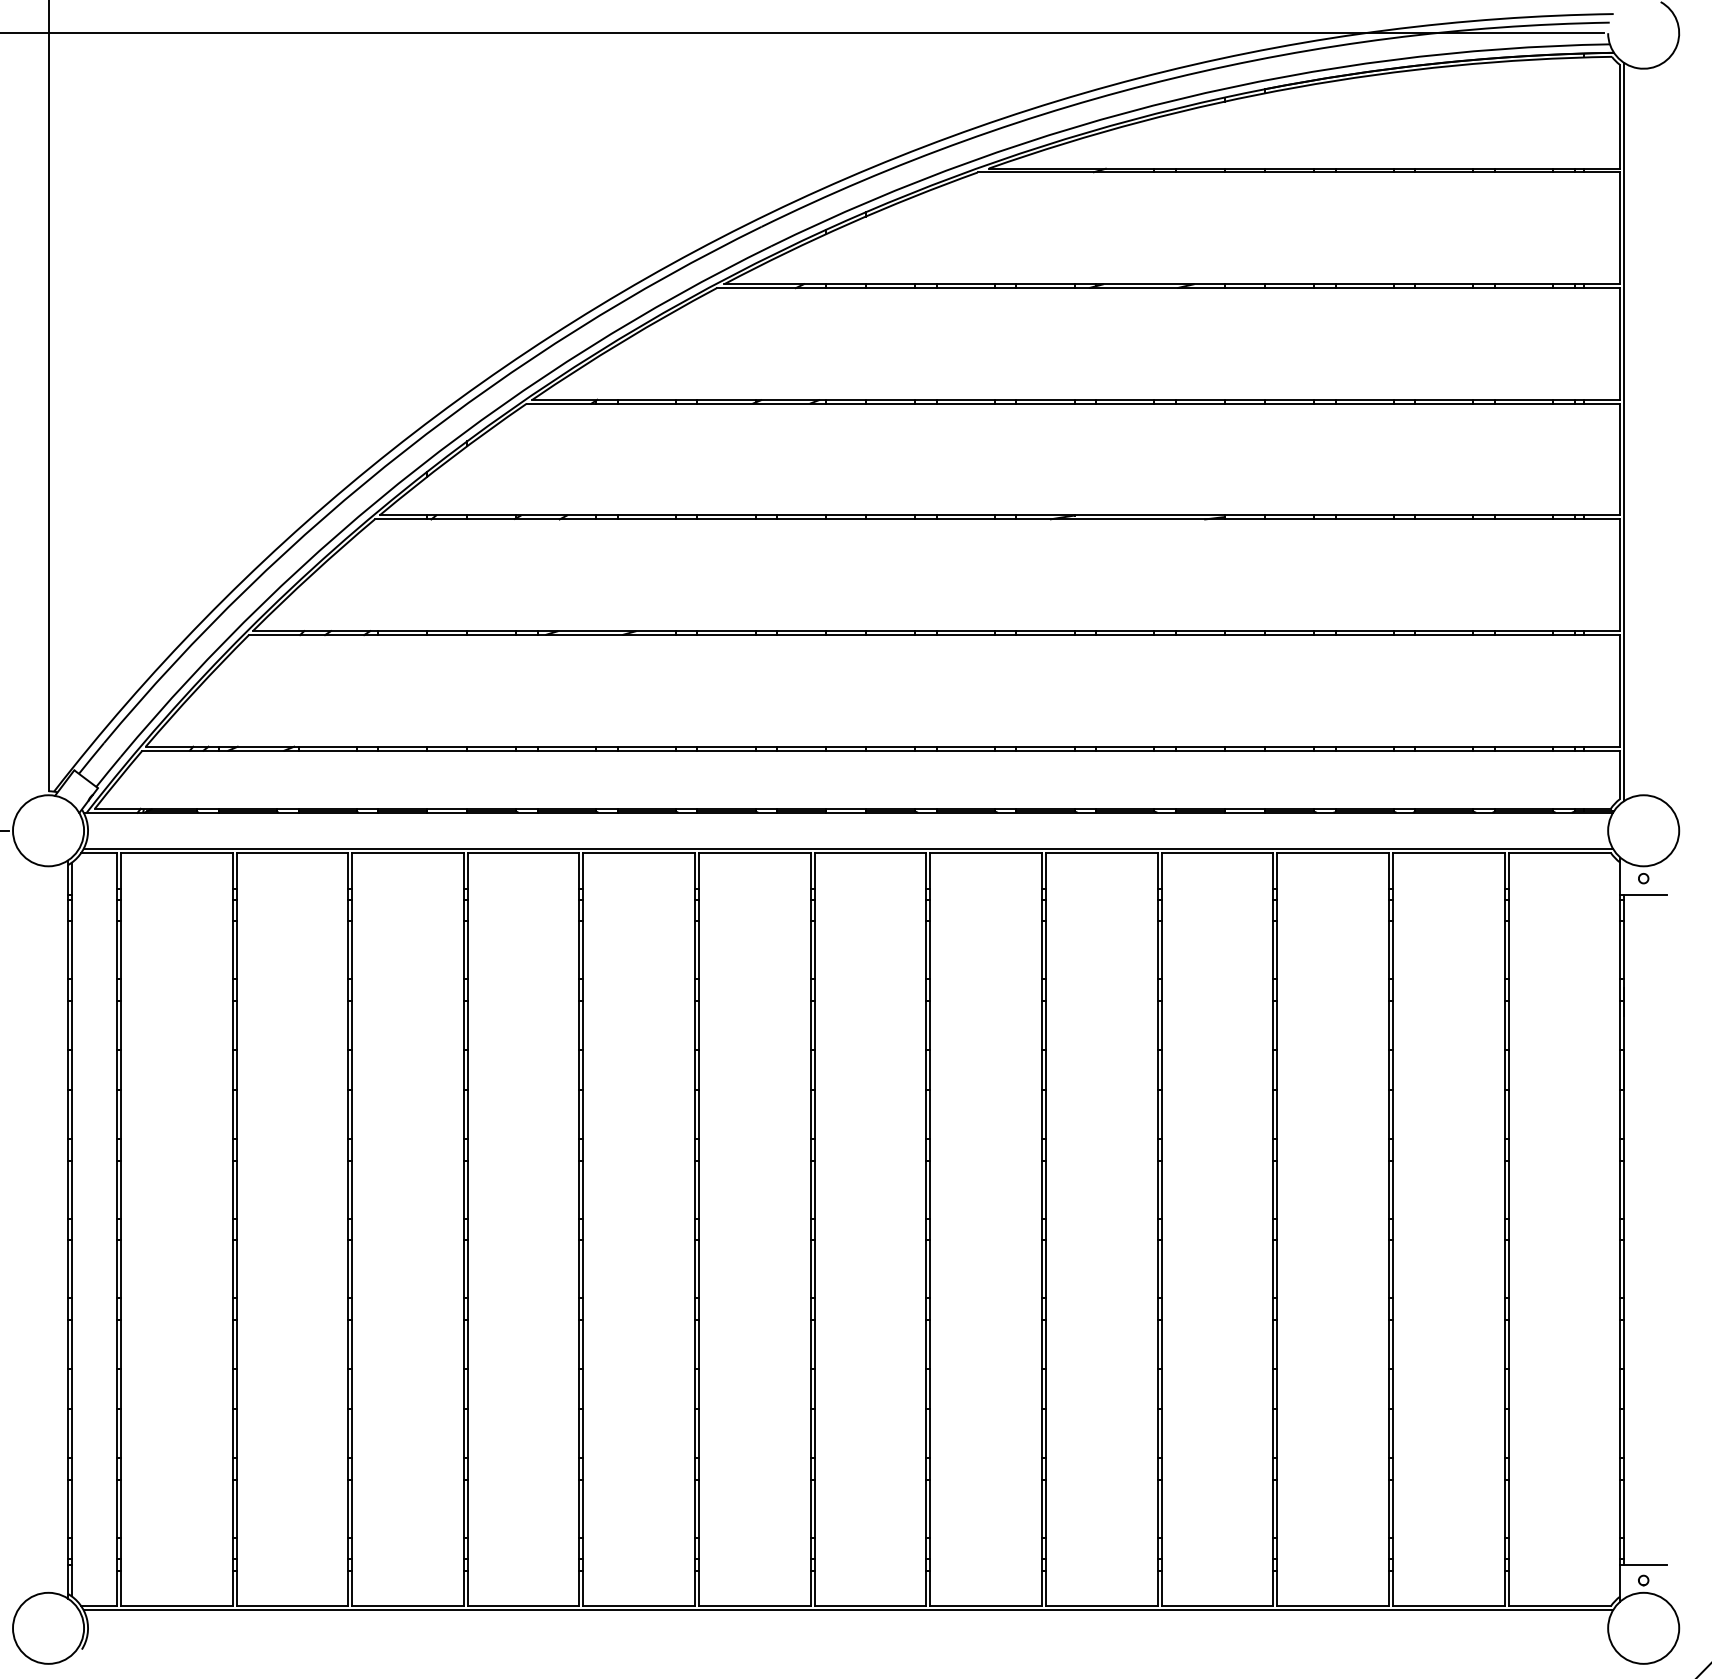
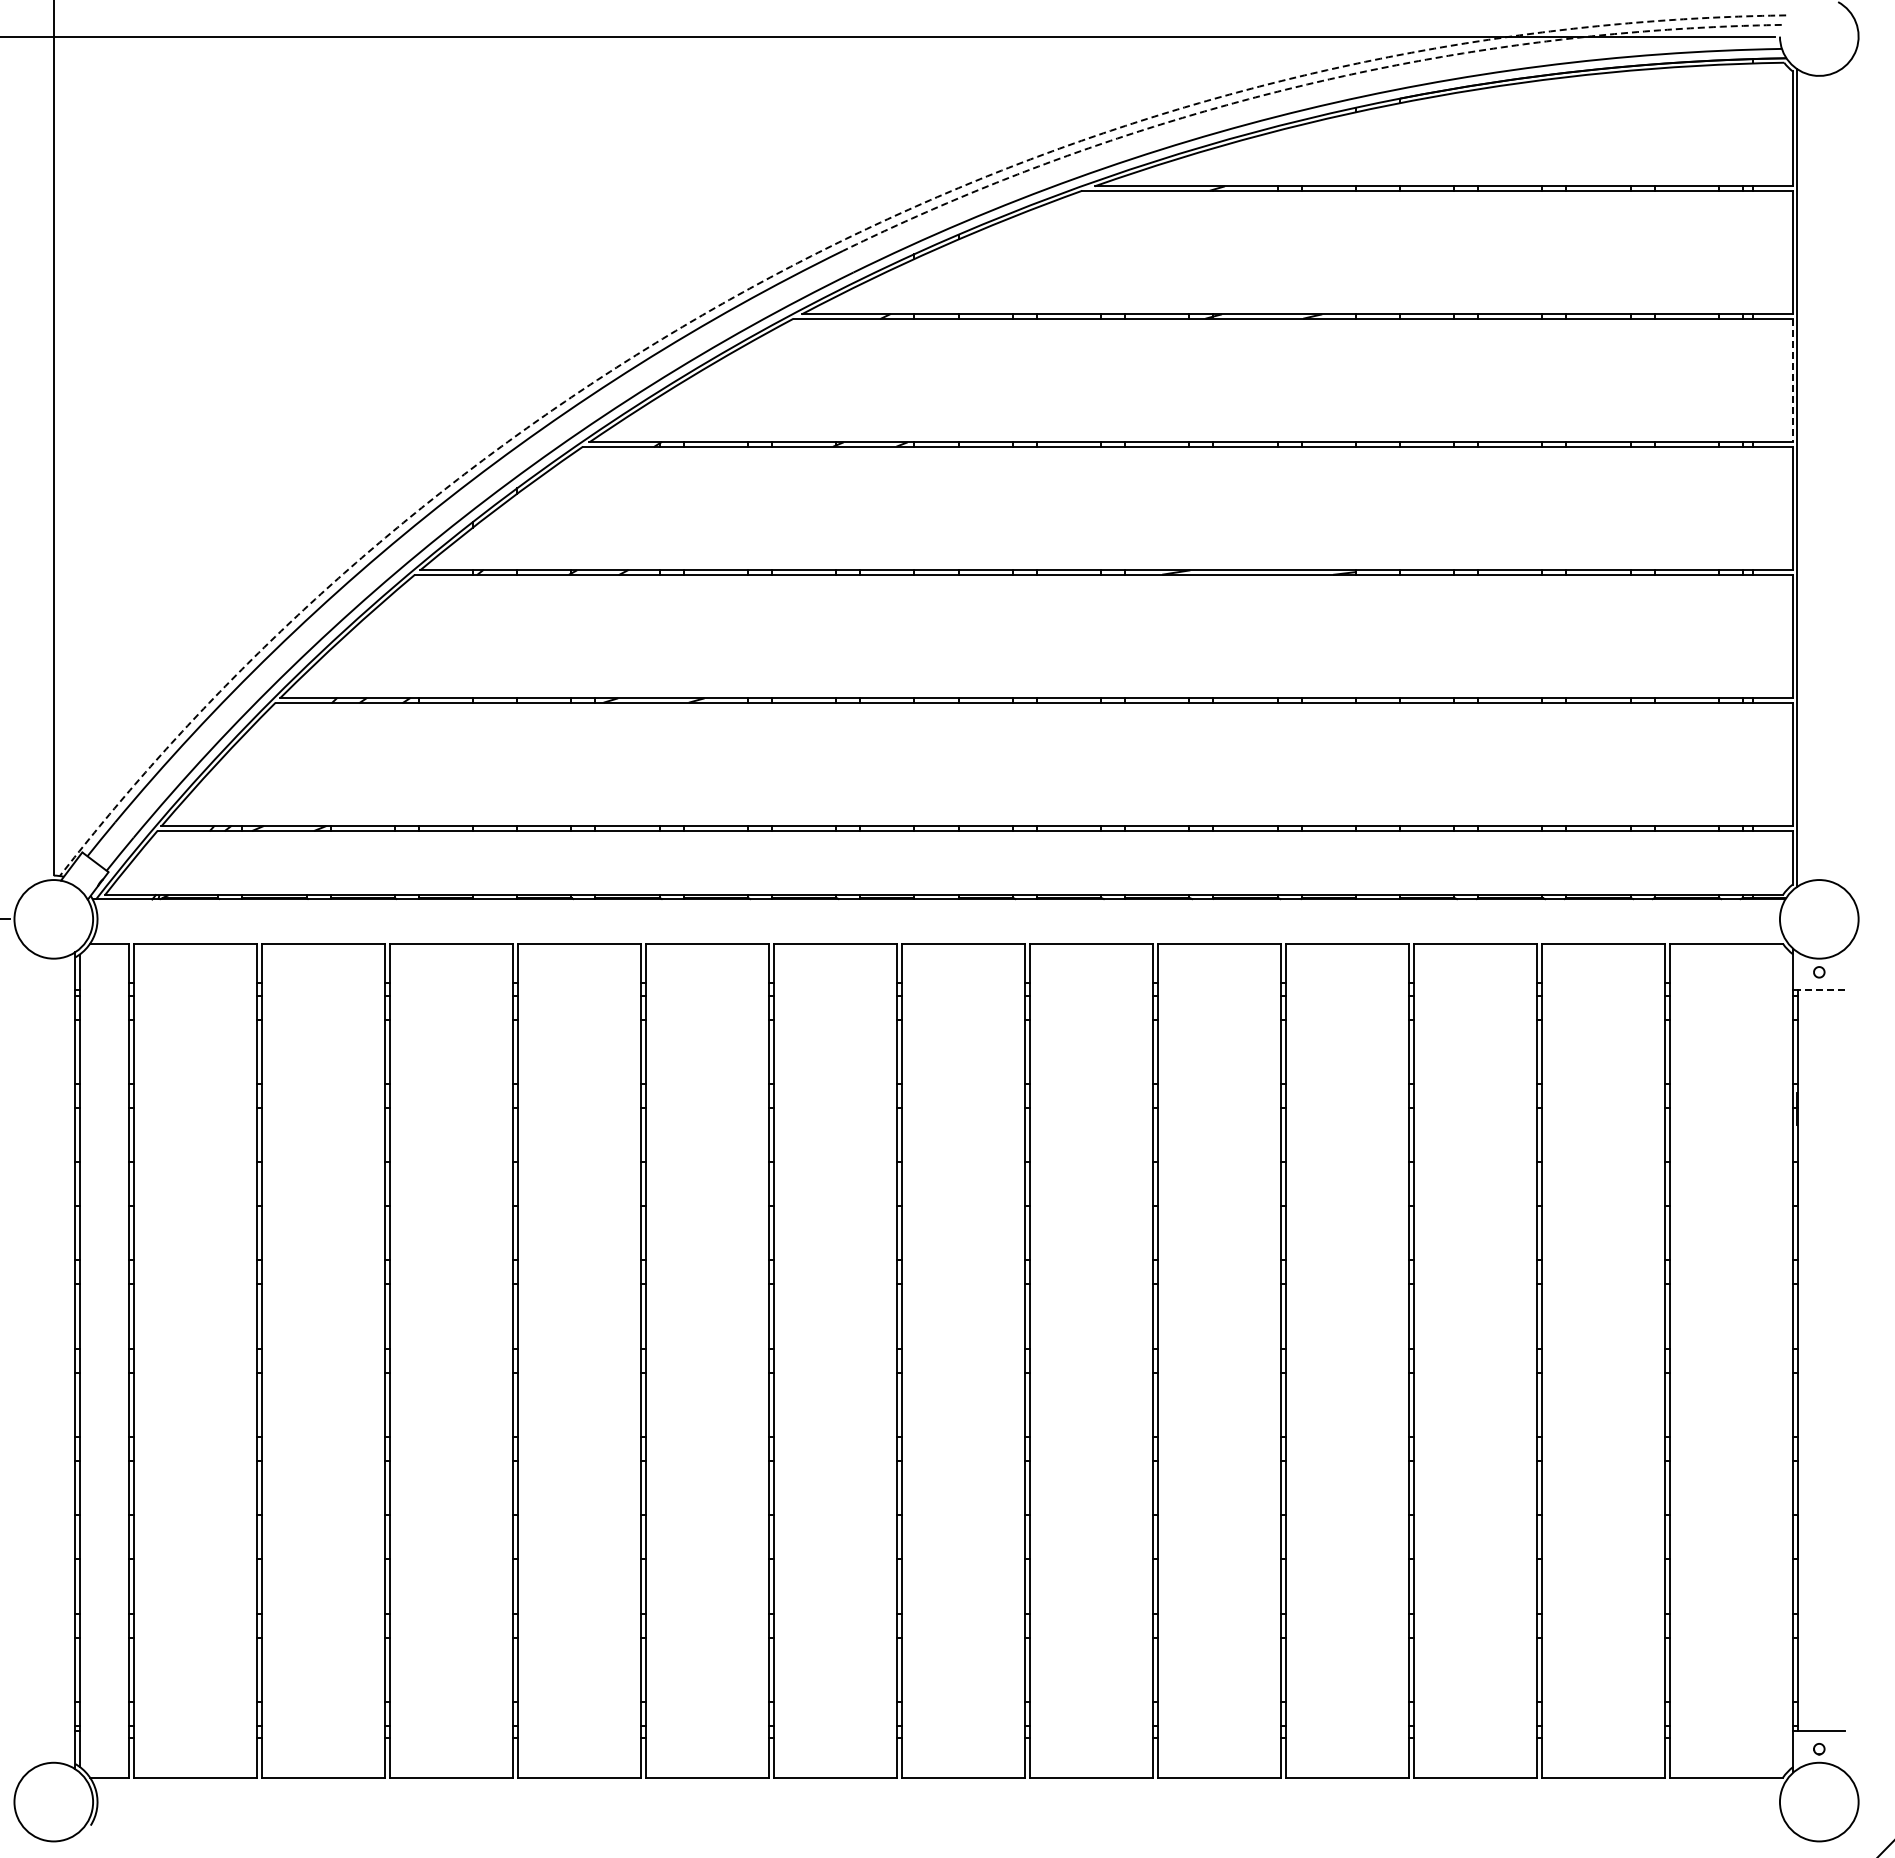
arc: (1174, 78) -> (1299, 86), solid -> dashed
arc: (745, 225) -> (825, 249), solid -> dashed
line: (1619, 343) -> (1792, 380), solid -> dashed
line: (847, 848) -> (938, 939), removed
line: (1643, 894) -> (1819, 989), solid -> dashed
line: (847, 1610) -> (938, 1782), removed

